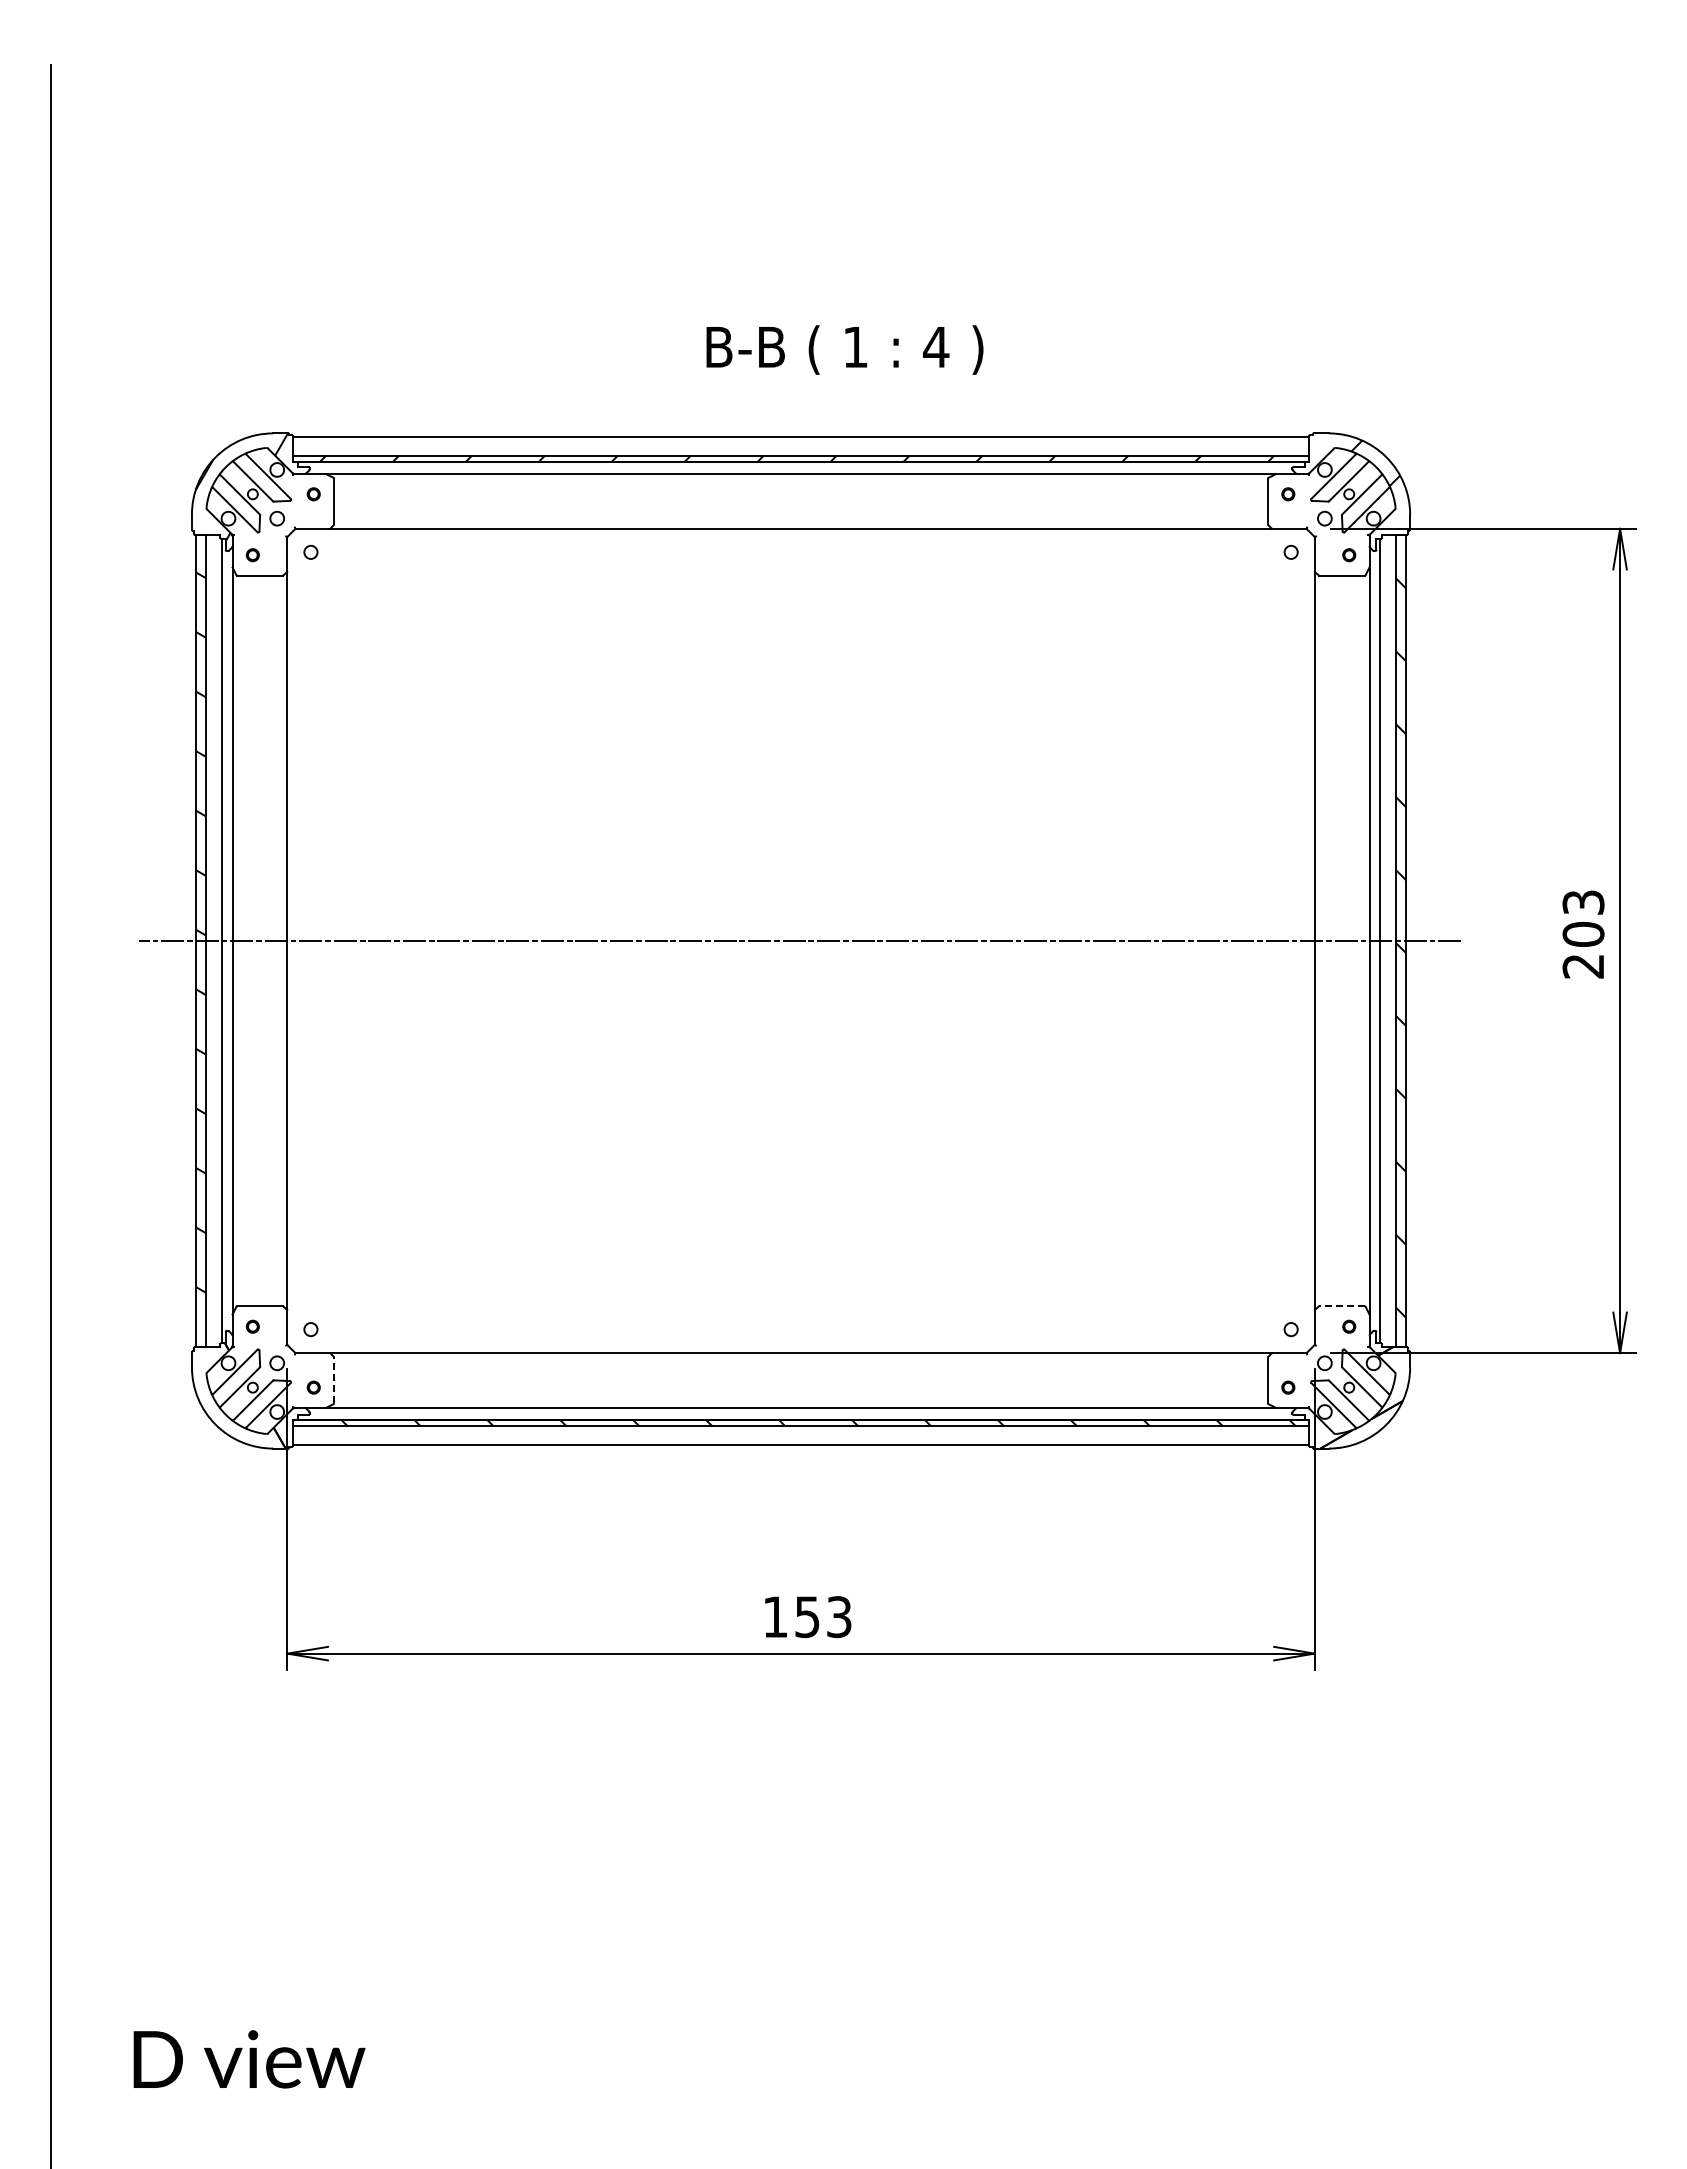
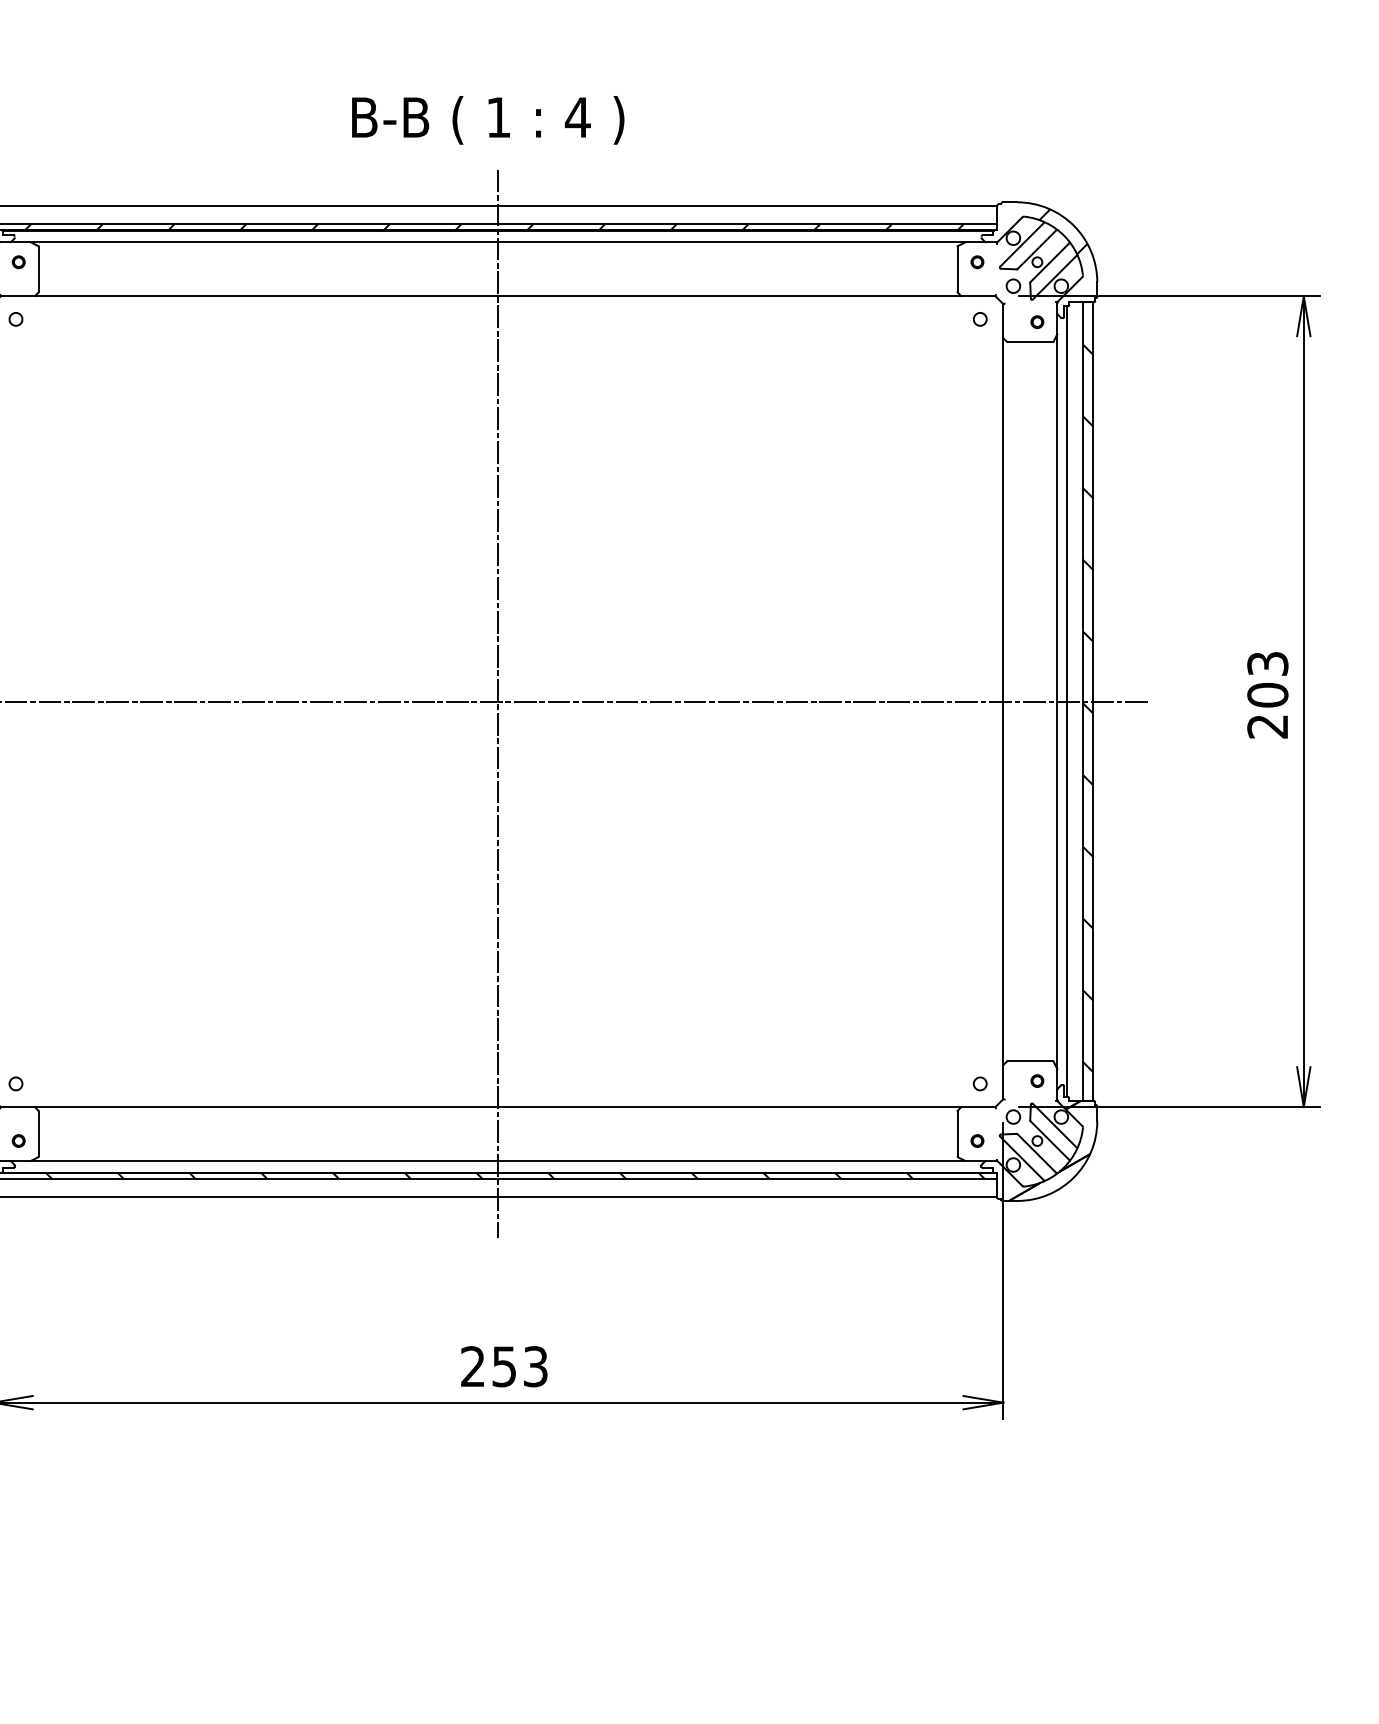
text: (844, 349) -> (487, 119), moved
line: (801, 942) -> (498, 703), added
line: (1342, 1306) -> (1030, 1061), dashed -> solid
line: (334, 1380) -> (39, 1133), dashed -> solid
text: (774, 1616) -> (472, 1366), 153 -> 253

